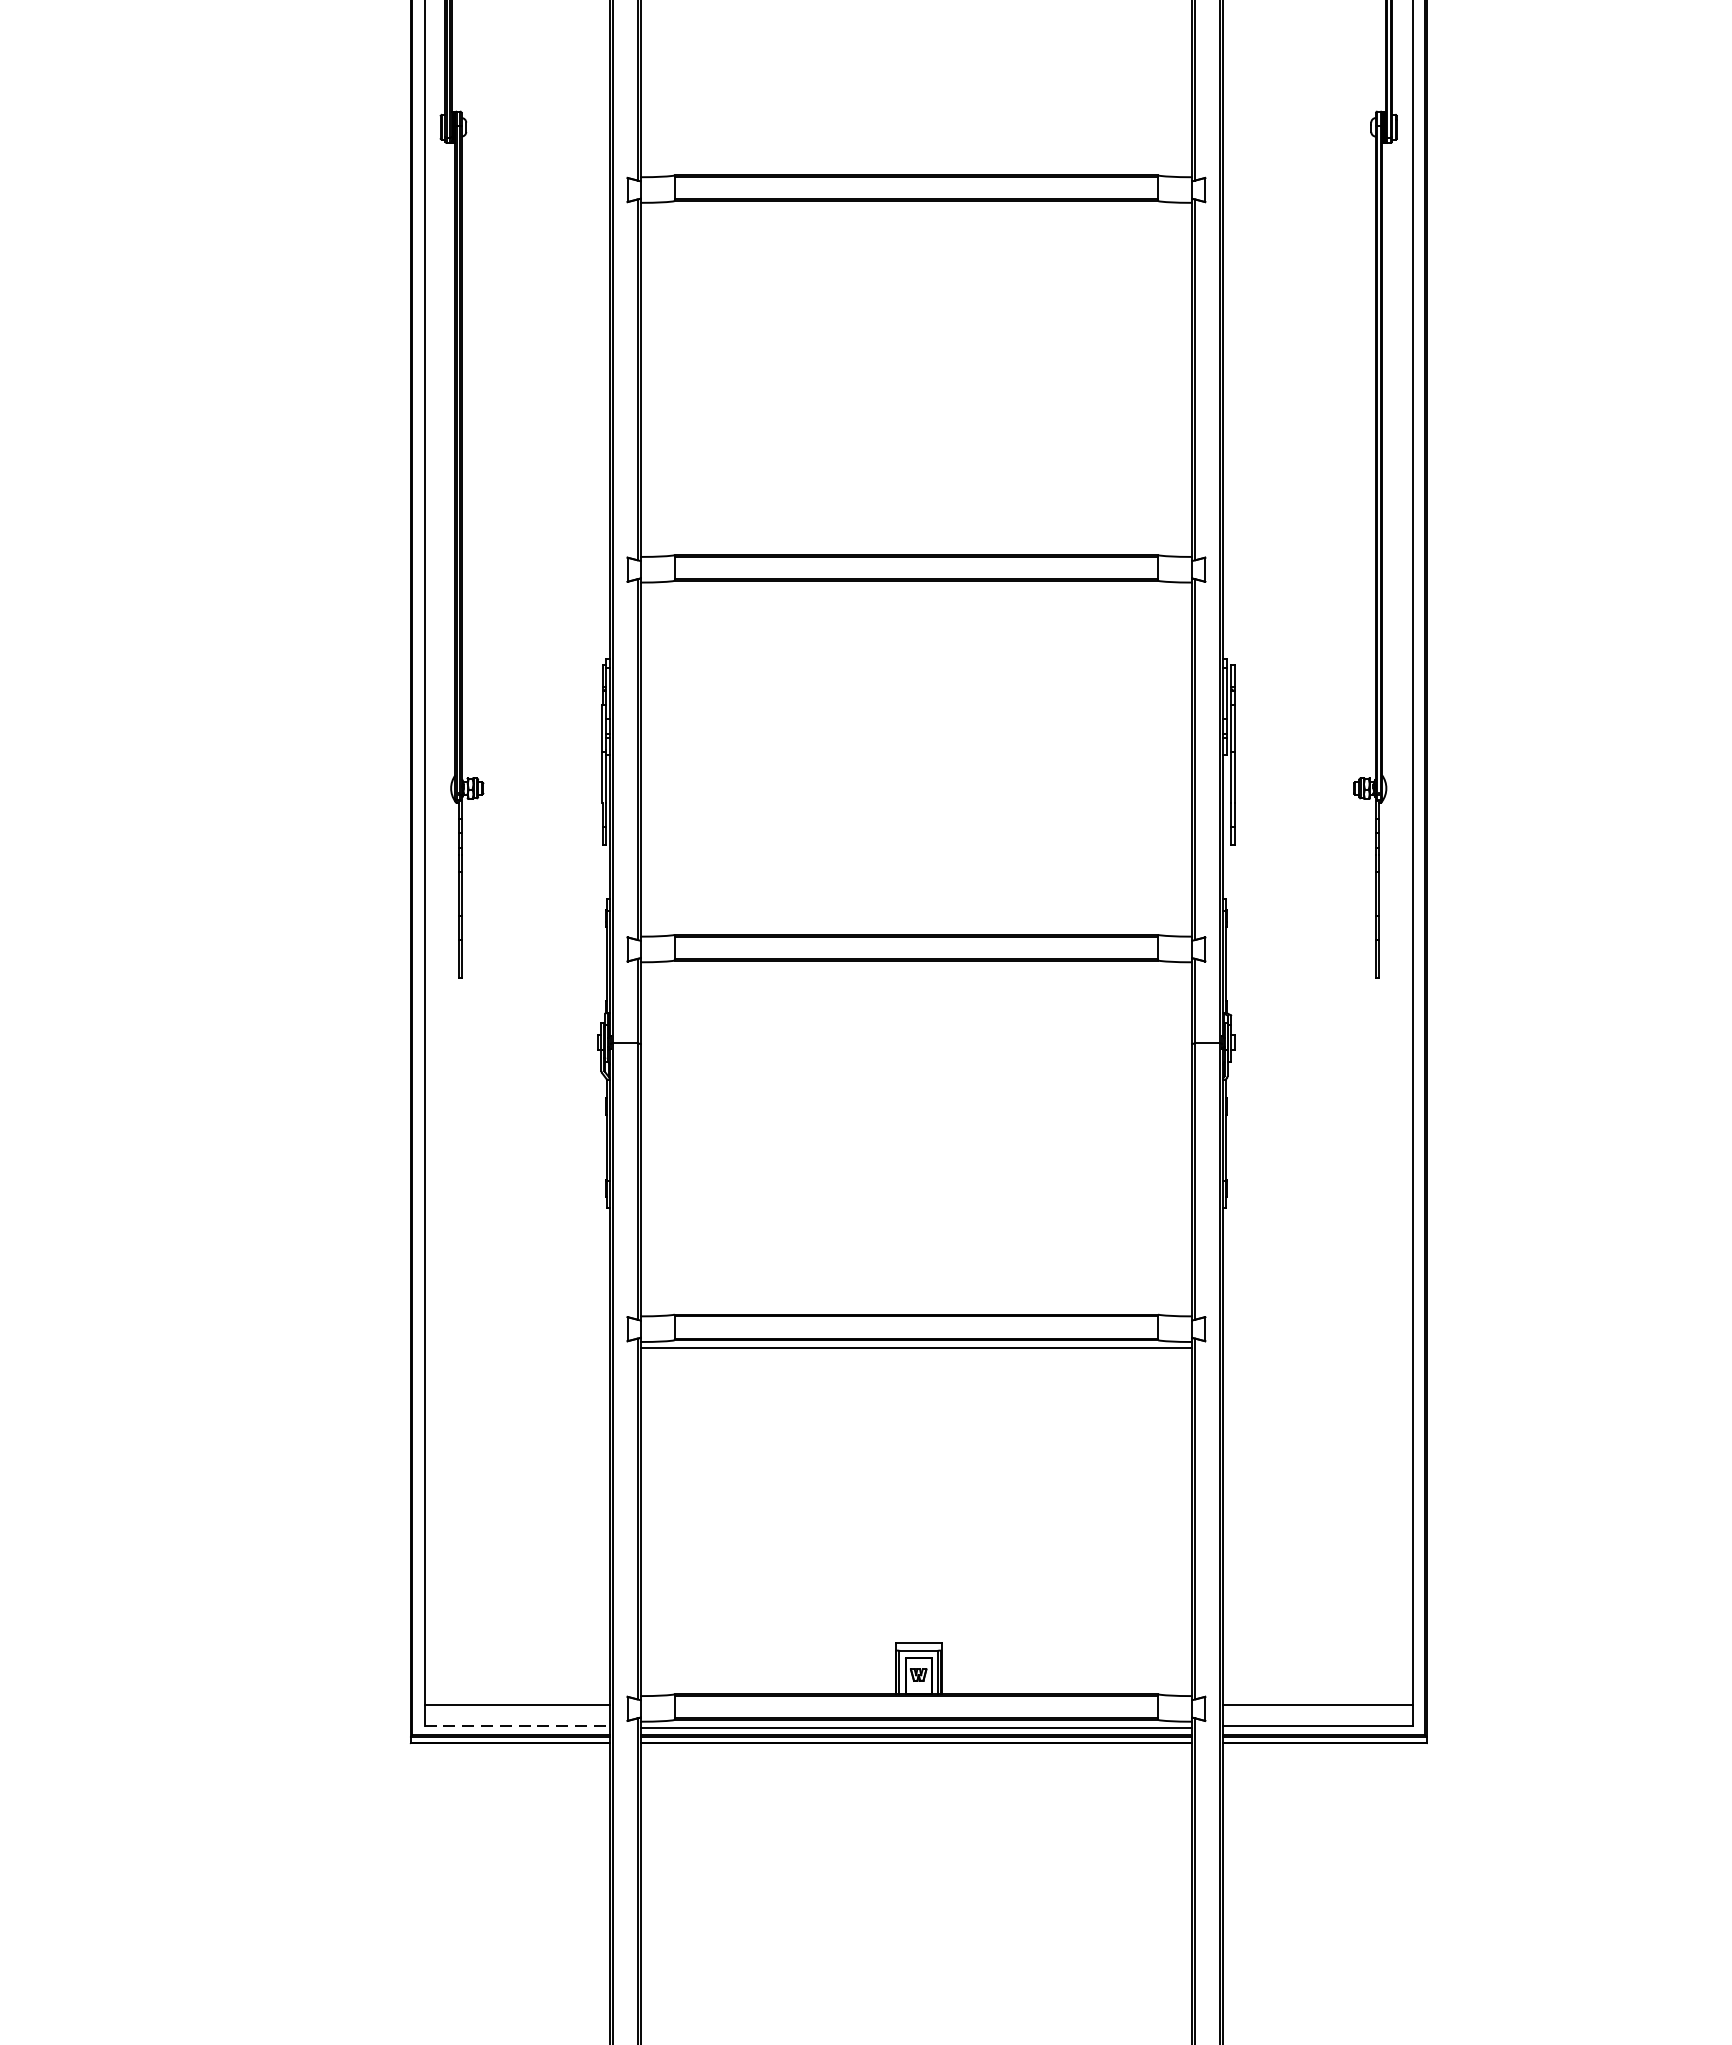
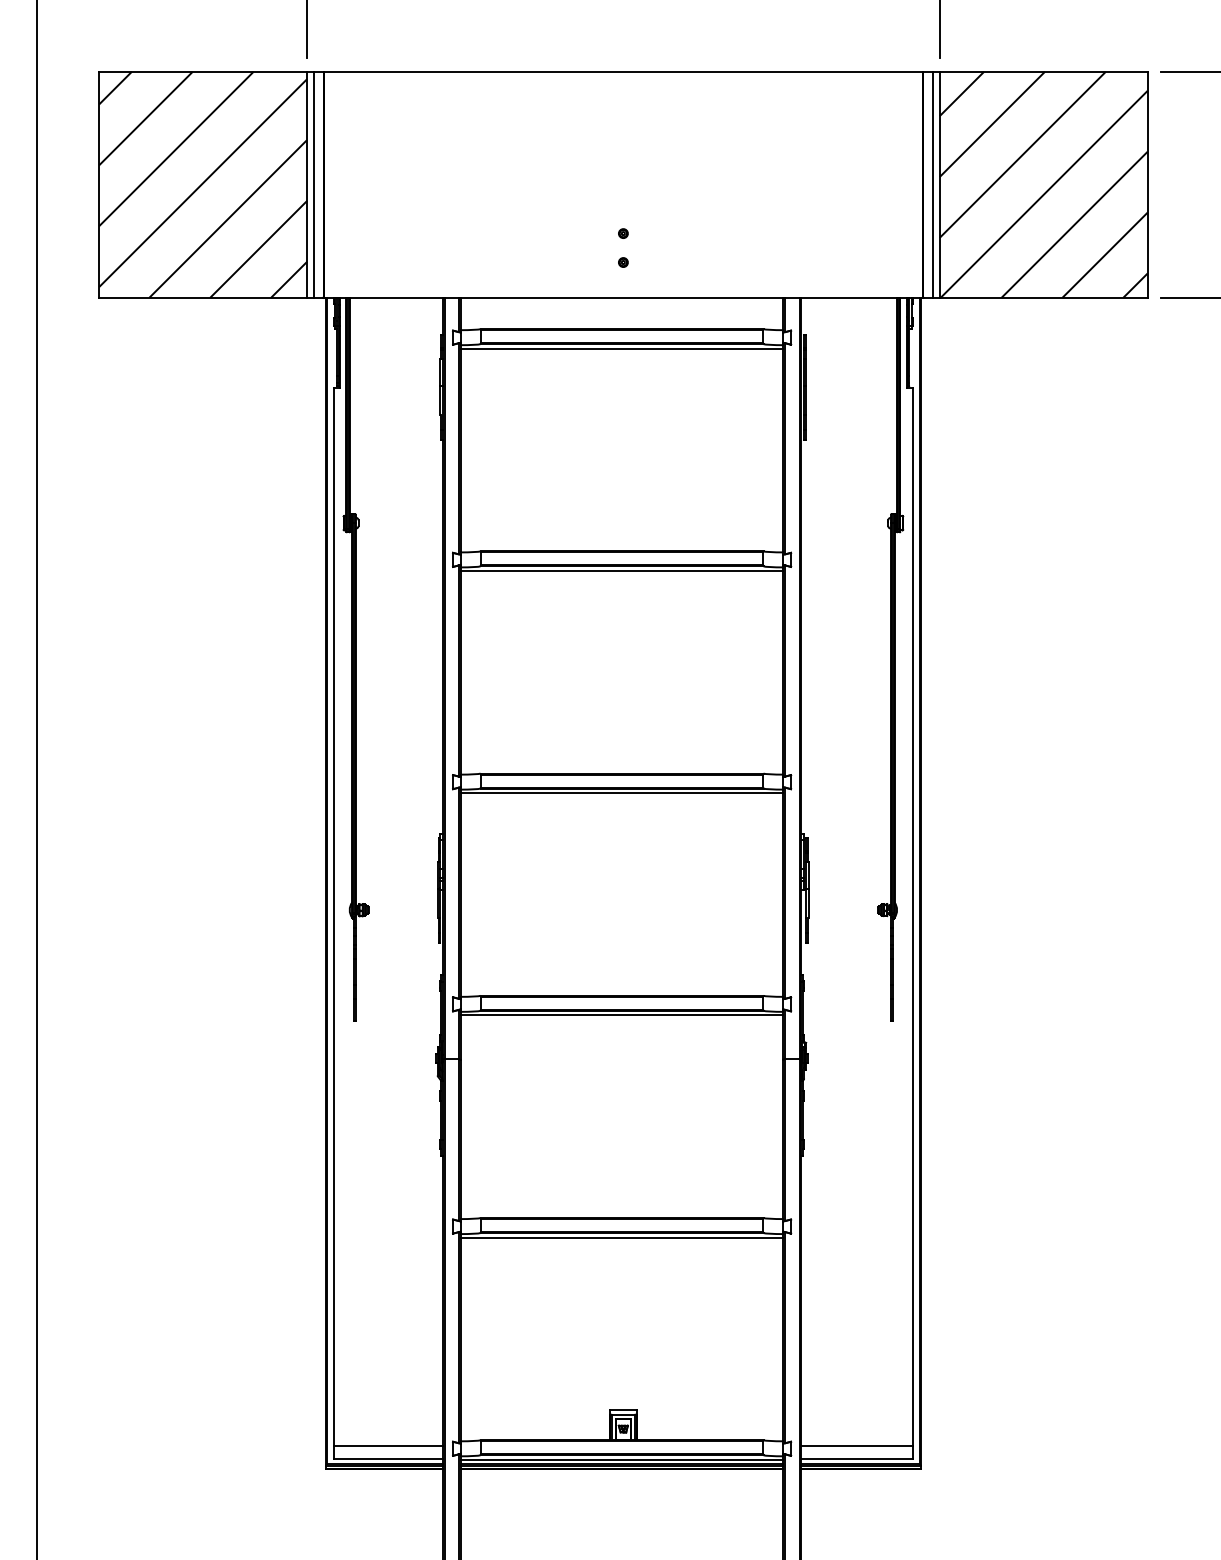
line: (915, 209) -> (621, 571), added
line: (915, 589) -> (621, 793), added
line: (915, 968) -> (621, 1015), added
line: (517, 1727) -> (388, 1459), dashed -> solid

